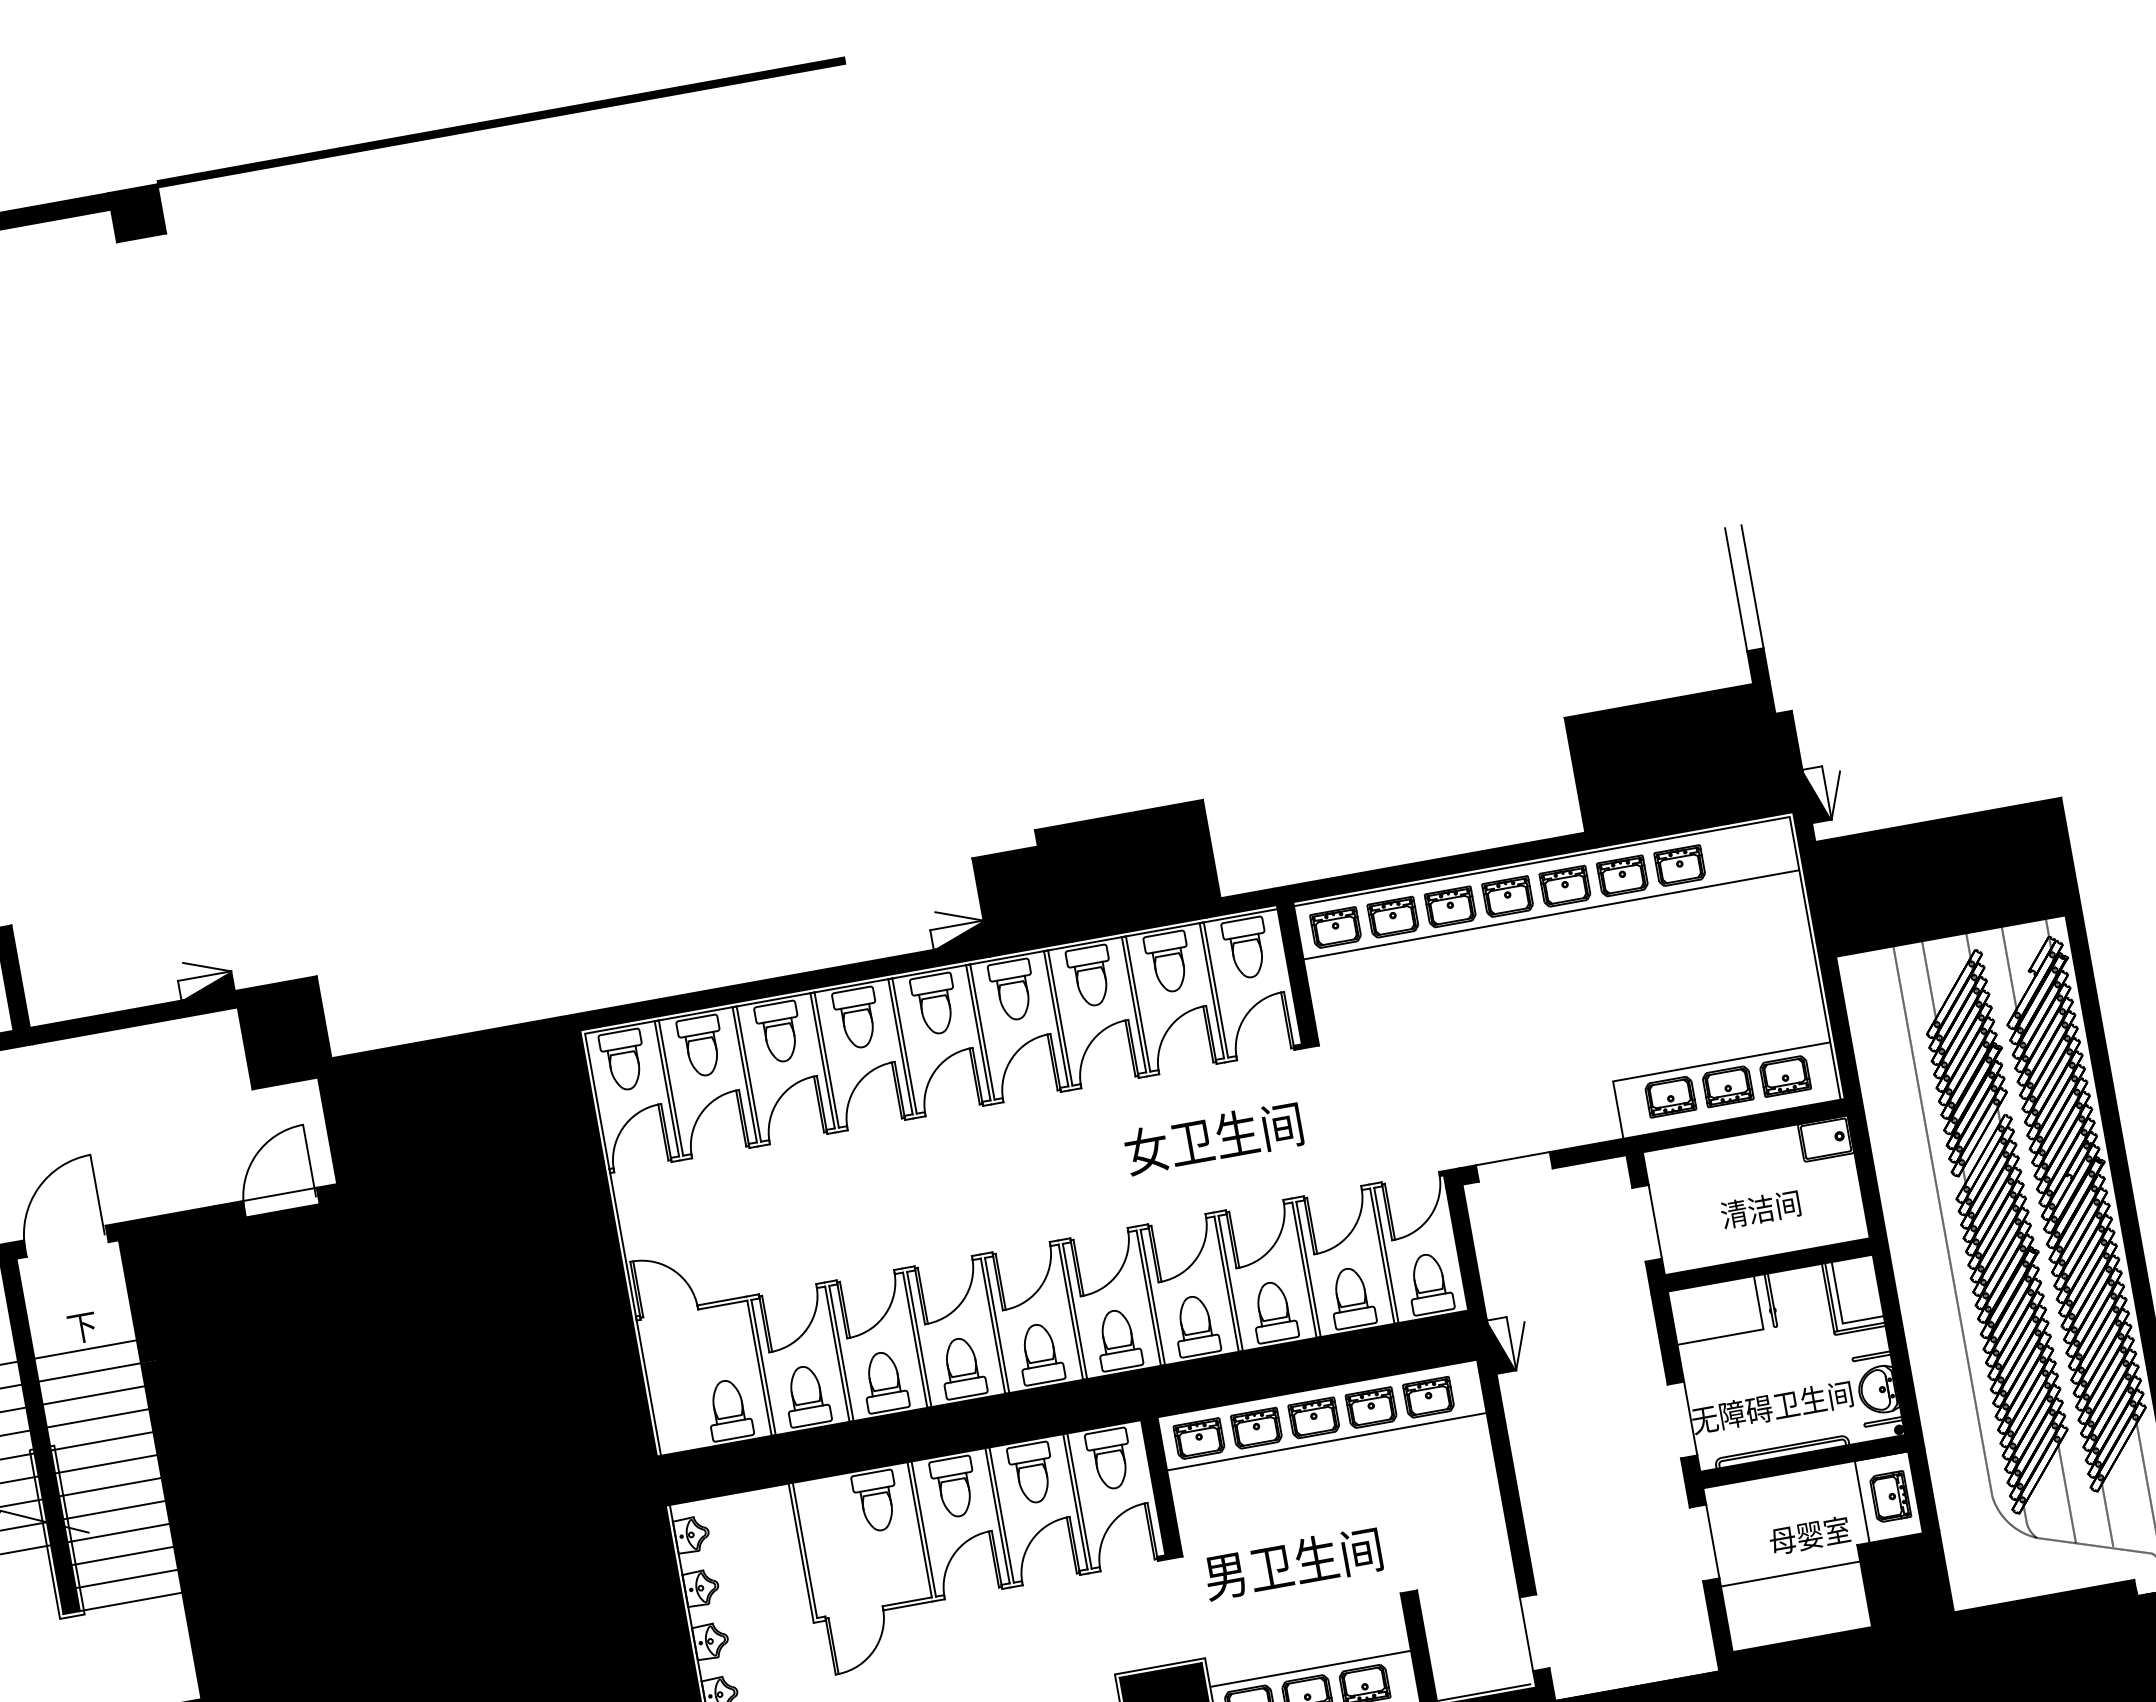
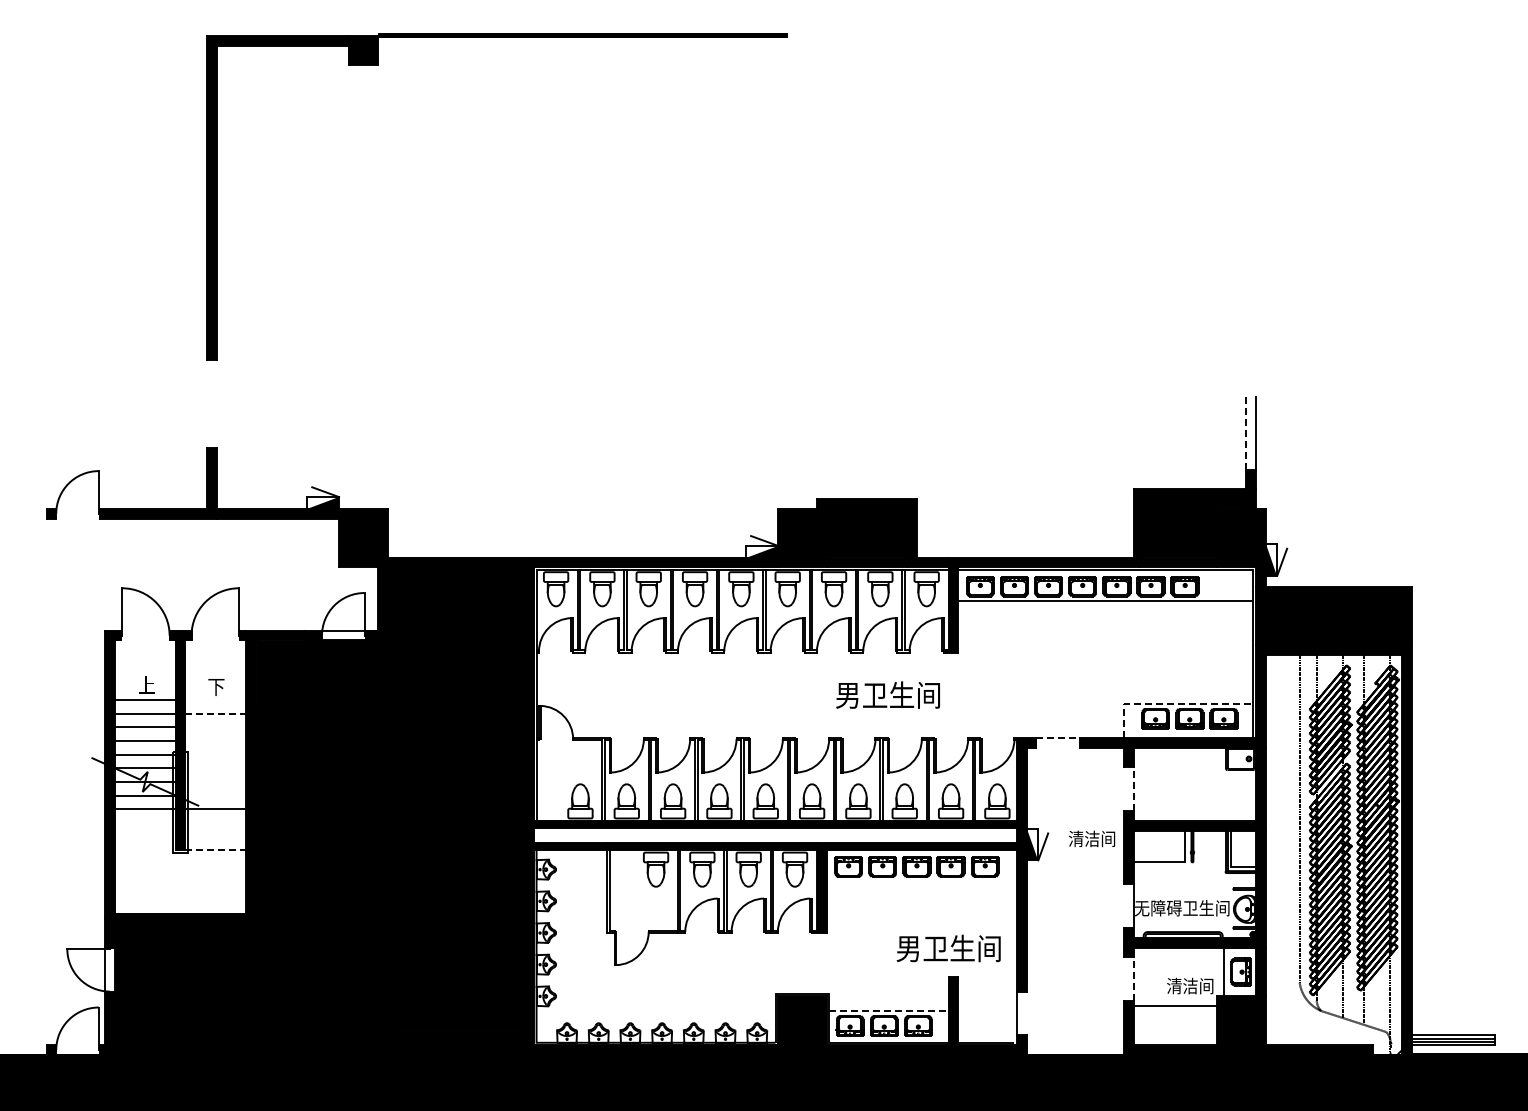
line: (1736, 590) -> (1246, 433), solid -> dashed
line: (1690, 1066) -> (1170, 703), solid -> dashed
text: (1146, 1149) -> (848, 694), 女卫生间 -> 男卫生间
line: (1513, 1159) -> (1058, 738), solid -> dashed
text: (1761, 1208) -> (1092, 838), moved
line: (1654, 1222) -> (1133, 789), solid -> dashed
line: (84, 1348) -> (215, 699), removed
line: (90, 1372) -> (216, 713), solid -> dashed
line: (93, 1395) -> (215, 727), removed
fill: (1066, 1408) -> (775, 835), removed
line: (97, 1417) -> (215, 740), removed
line: (101, 1441) -> (215, 754), removed
line: (1326, 1441) -> (921, 881), removed
line: (105, 1464) -> (215, 768), removed
line: (109, 1486) -> (215, 781), removed
line: (113, 1510) -> (215, 795), removed
text: (1809, 1534) -> (1190, 985), 母婴室 -> 清洁间
line: (1712, 1541) -> (1133, 979), solid -> dashed
line: (121, 1555) -> (215, 822), removed
text: (1292, 1563) -> (948, 948), moved
line: (126, 1579) -> (215, 836), removed
line: (132, 1602) -> (216, 850), solid -> dashed
line: (1310, 1669) -> (888, 1011), solid -> dashed

